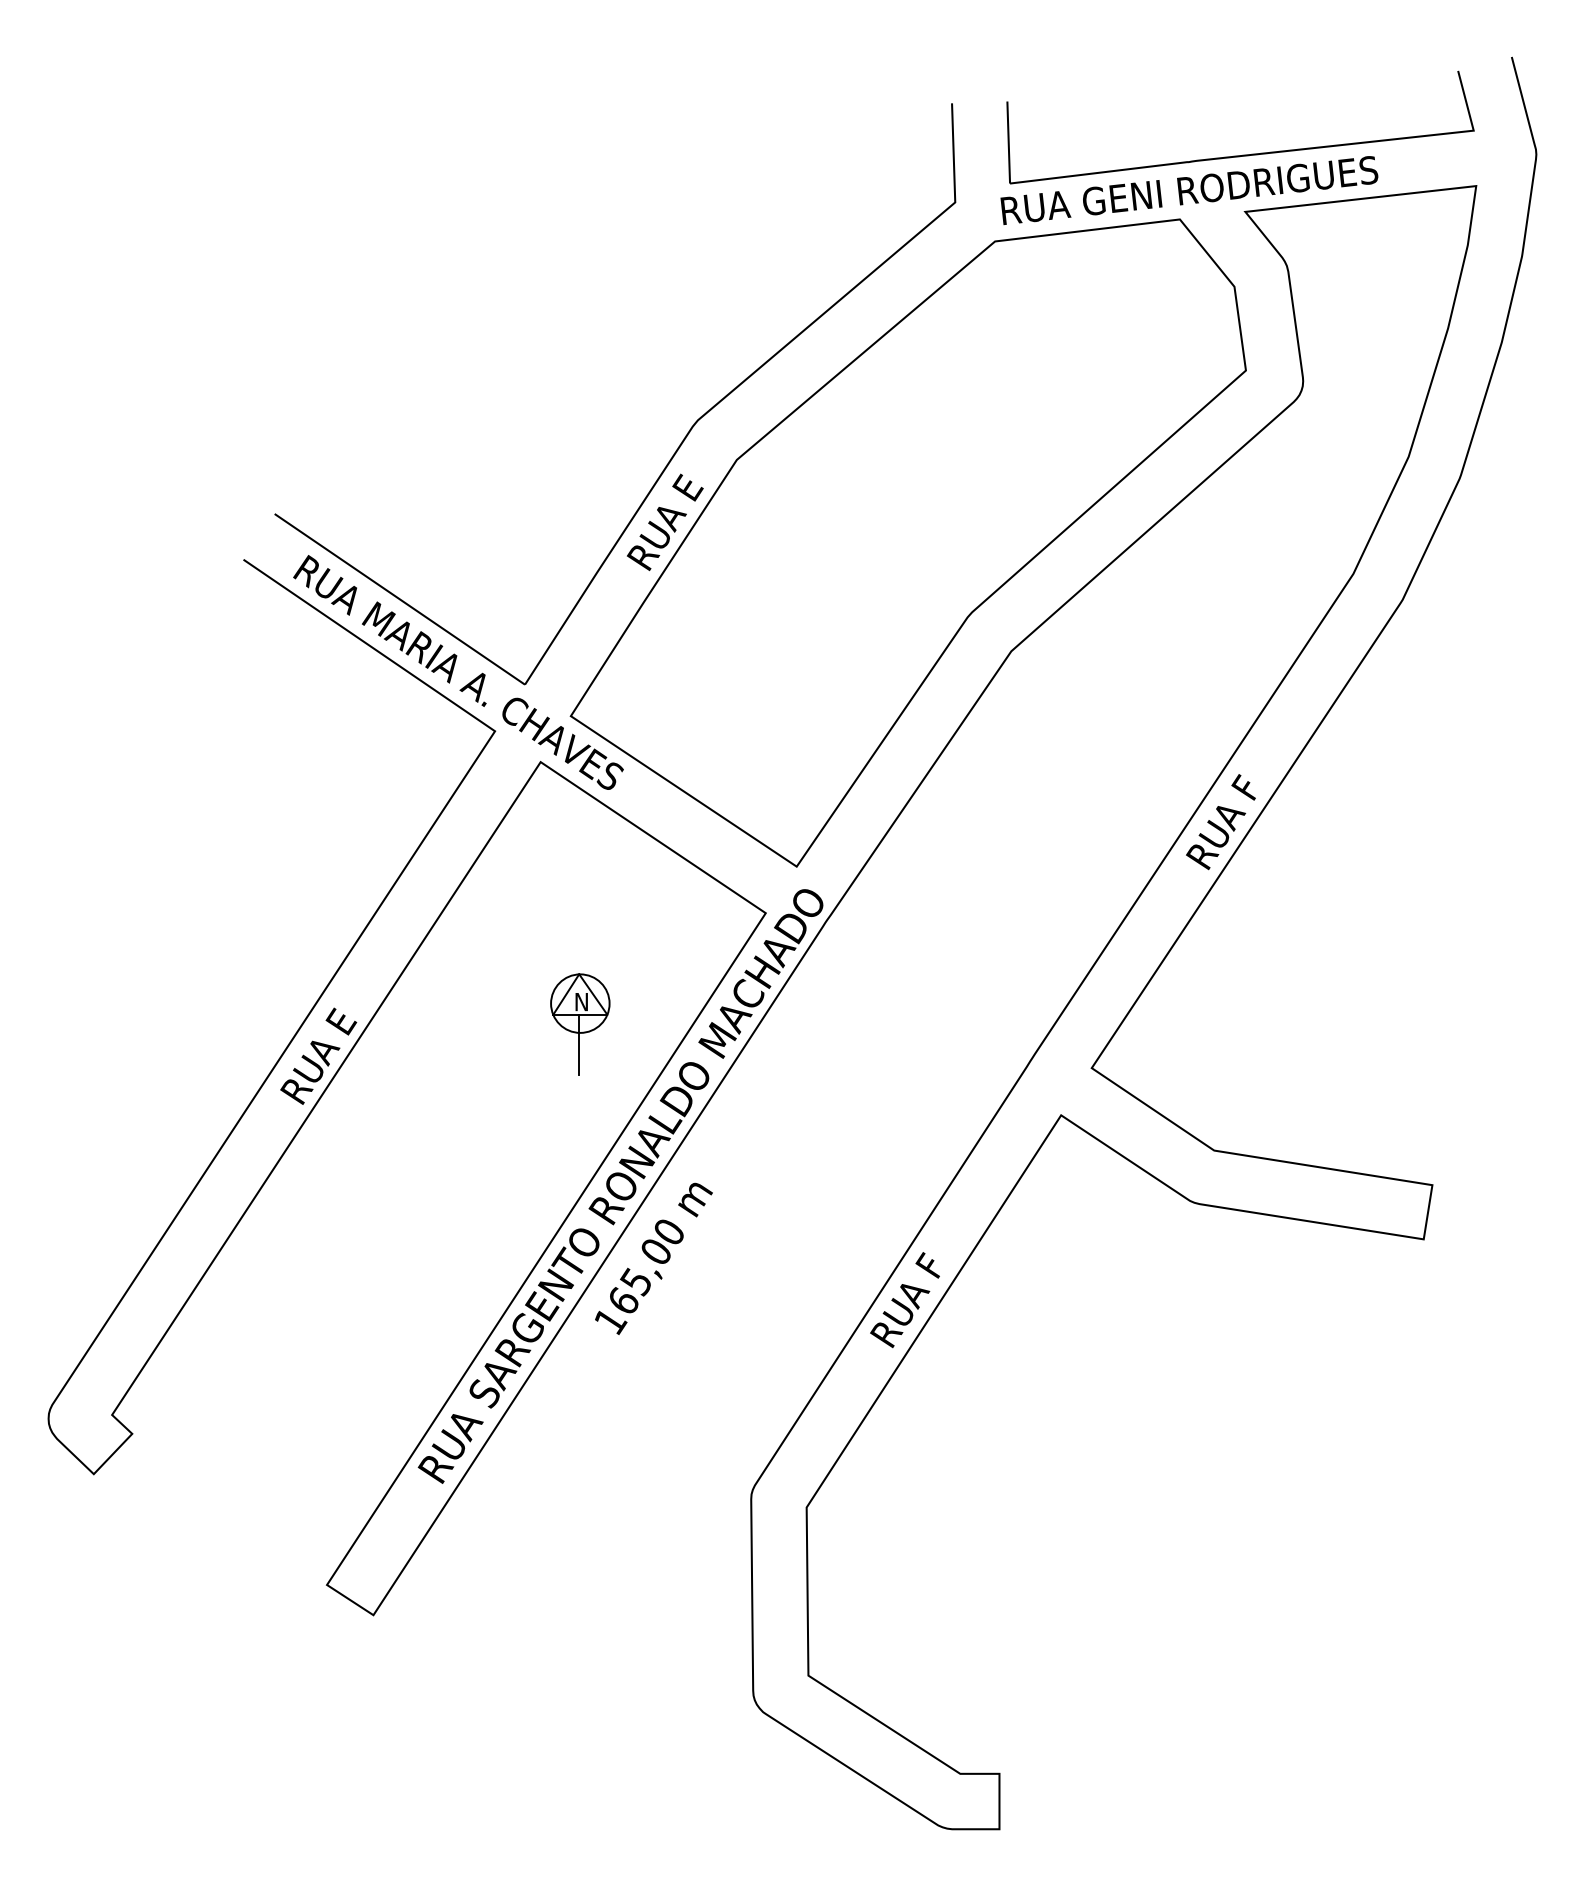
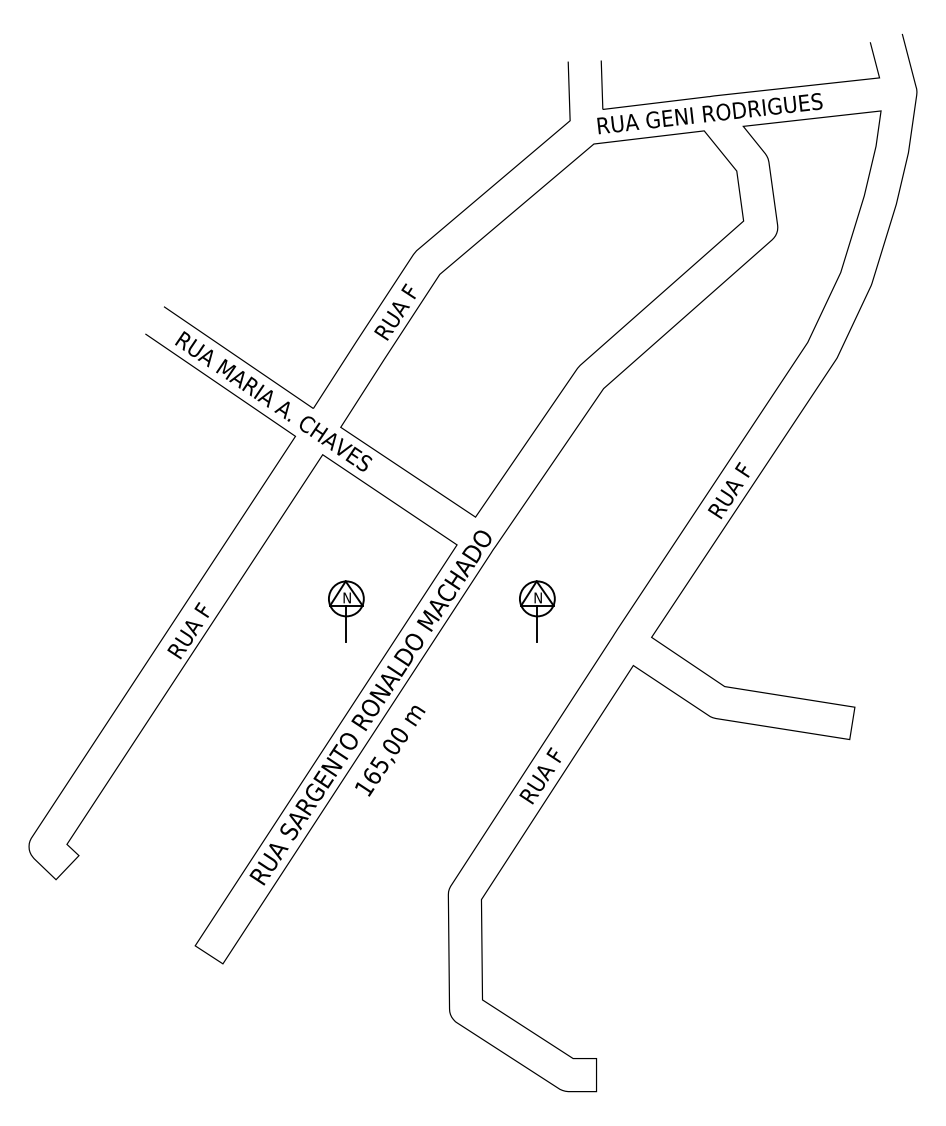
text: (691, 485) -> (412, 289), RUA E -> RUA F
text: (344, 1019) -> (205, 608), RUA E -> RUA F
part: (900, 1024) -> (537, 611), added

